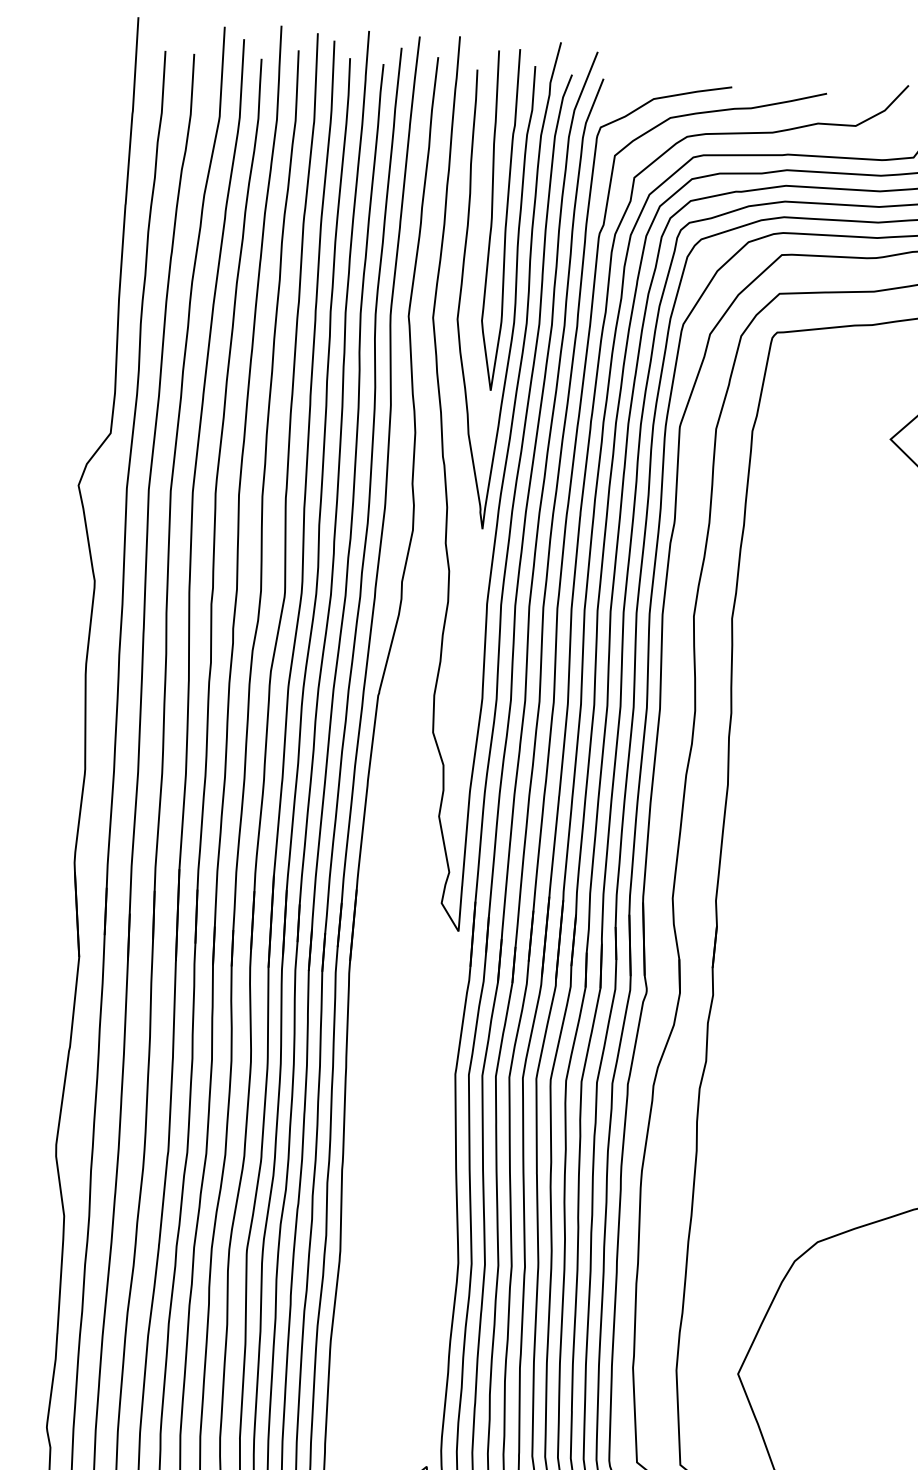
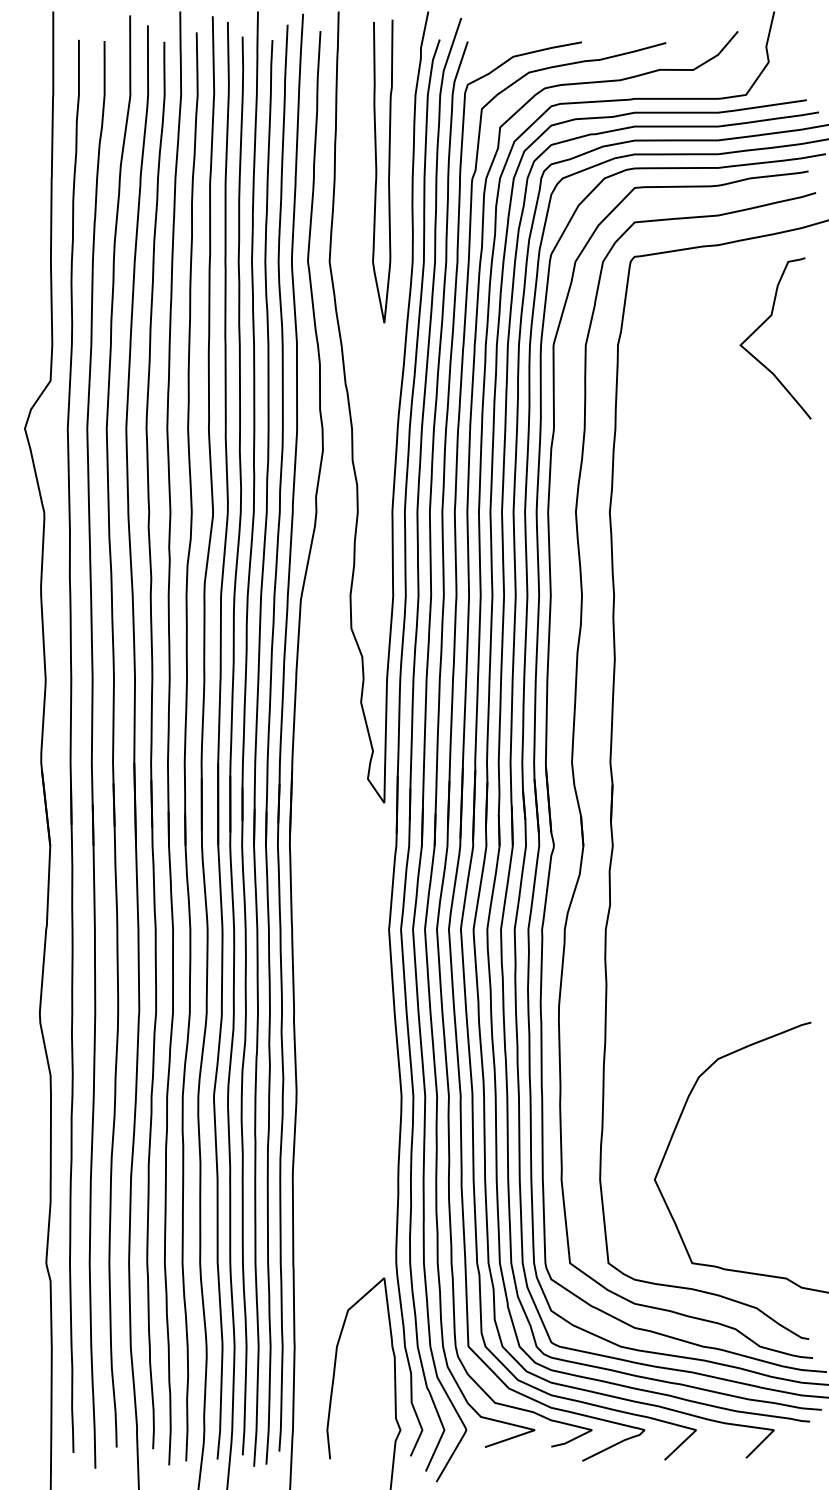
curve: (514, 297) -> (400, 239), removed

